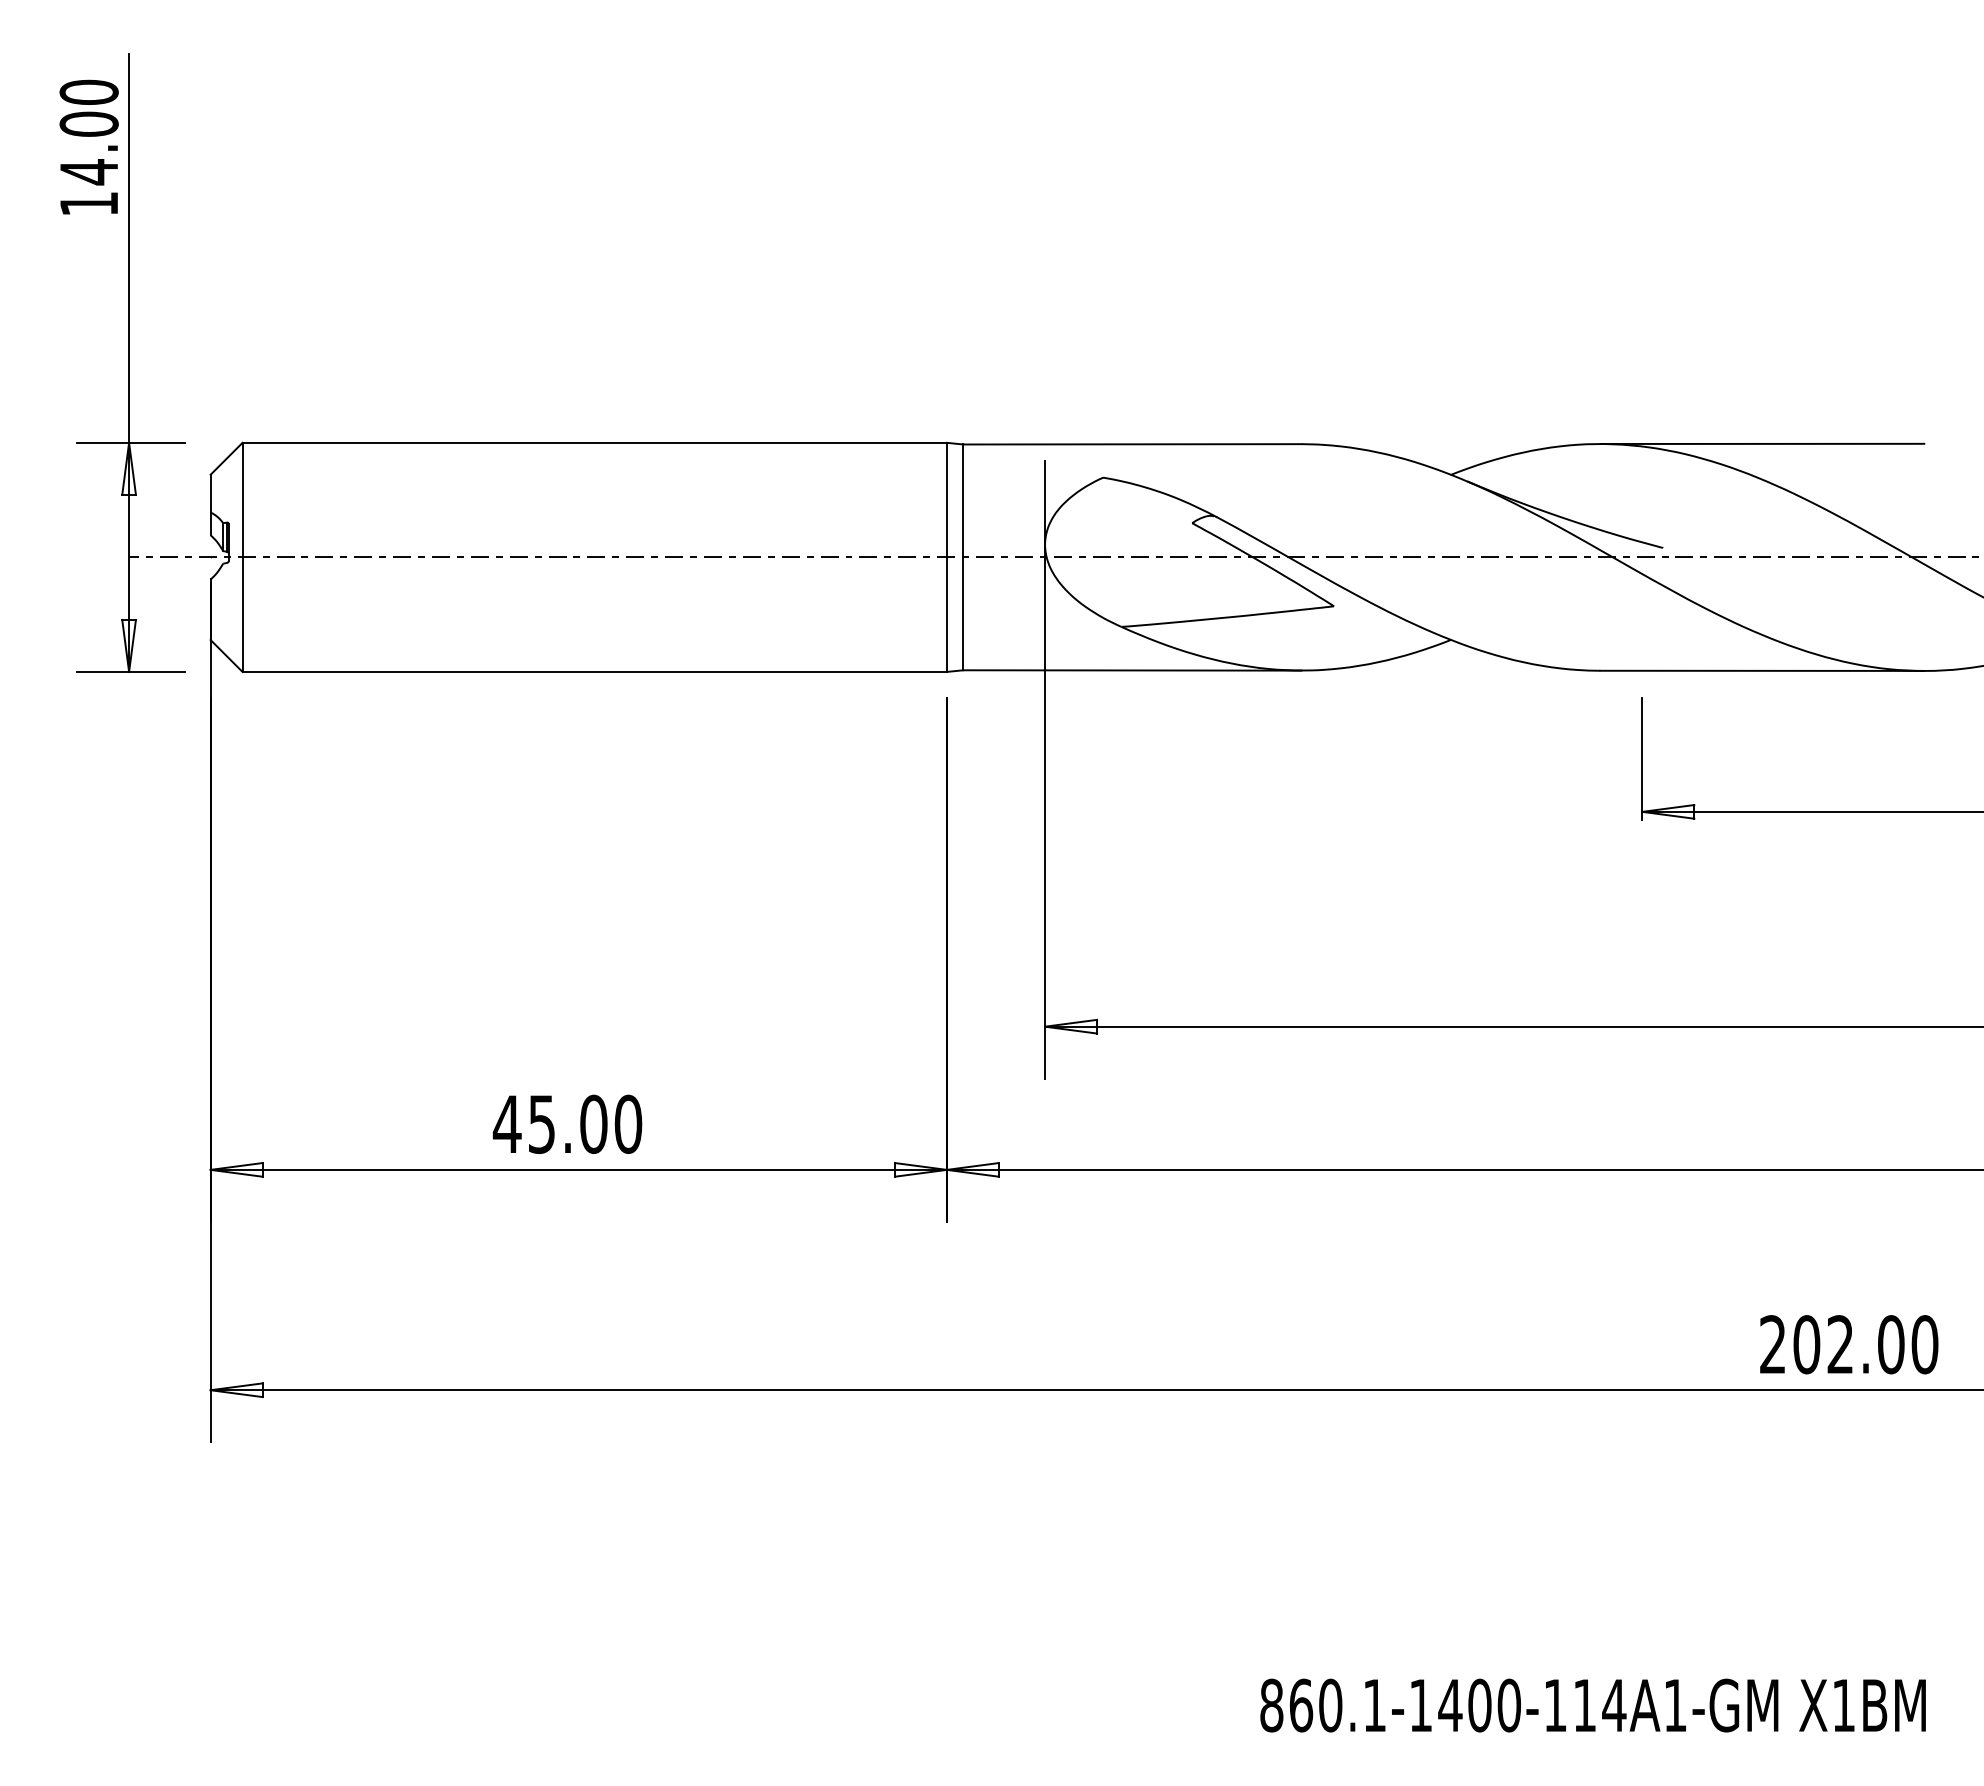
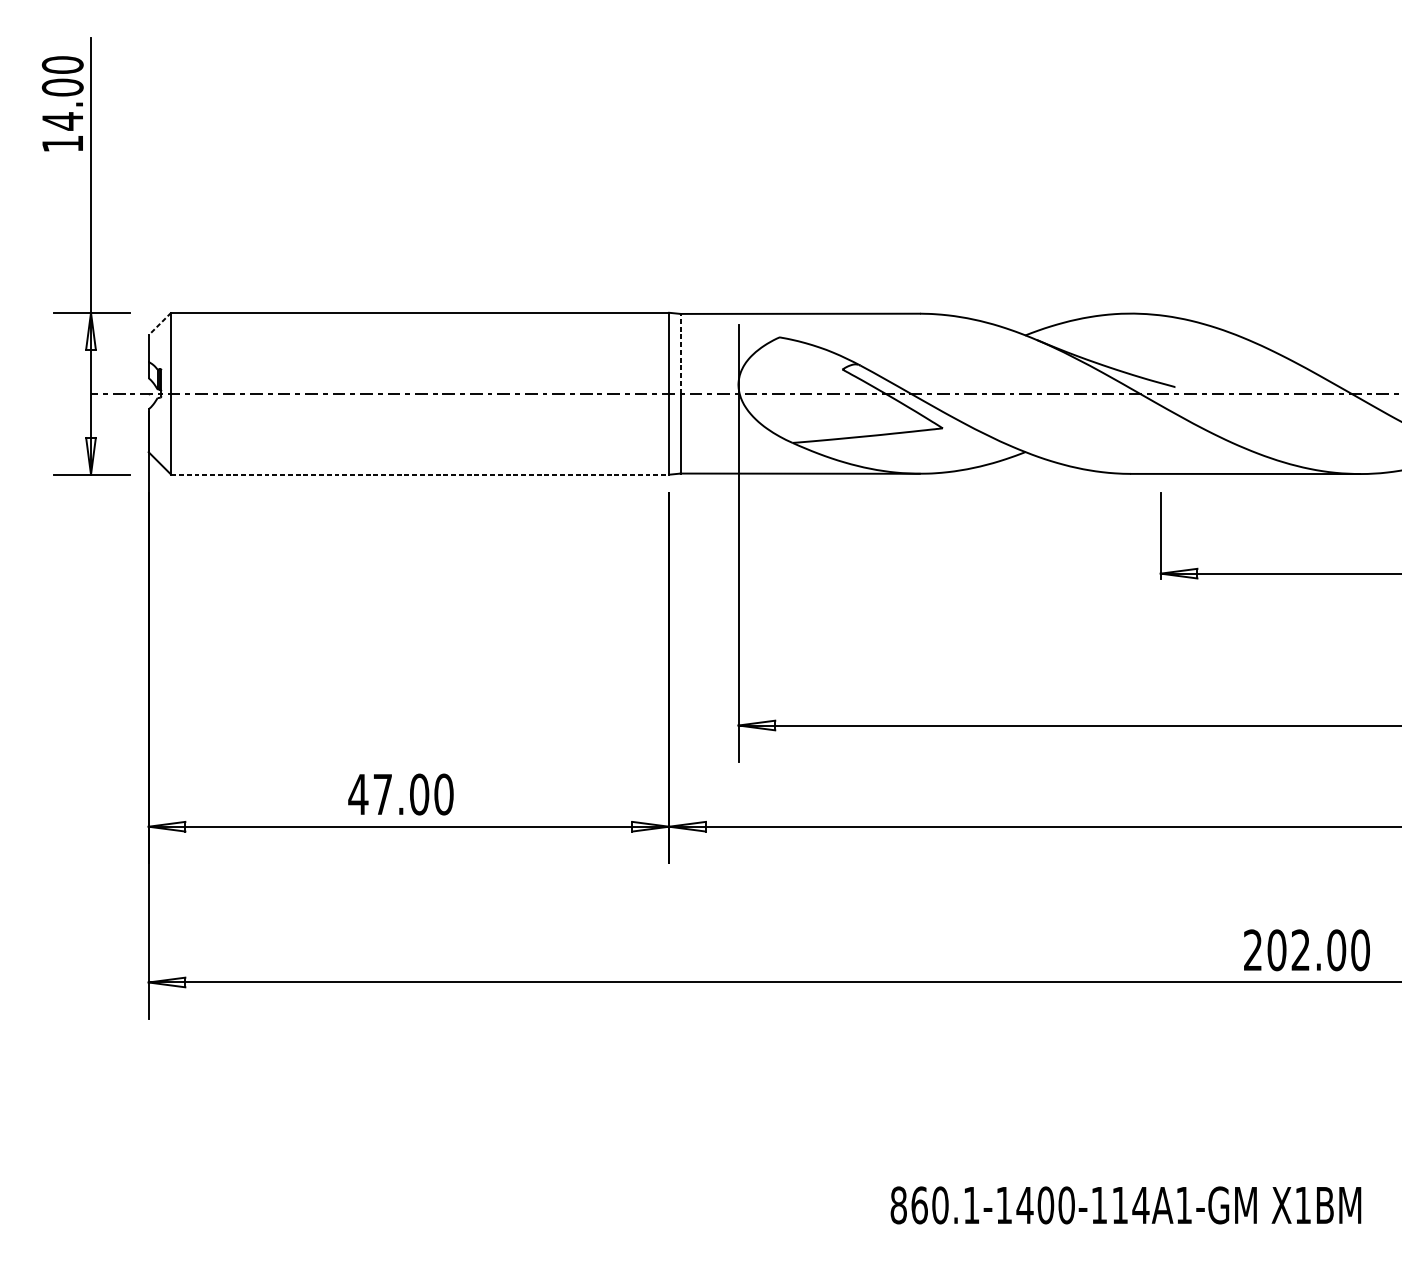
line: (1762, 443) -> (1245, 313), removed
line: (226, 458) -> (159, 323), solid -> dashed
line: (963, 500) -> (680, 353), solid -> dashed
line: (595, 671) -> (420, 474), solid -> dashed
text: (541, 1124) -> (382, 794), 45.00 -> 47.00

